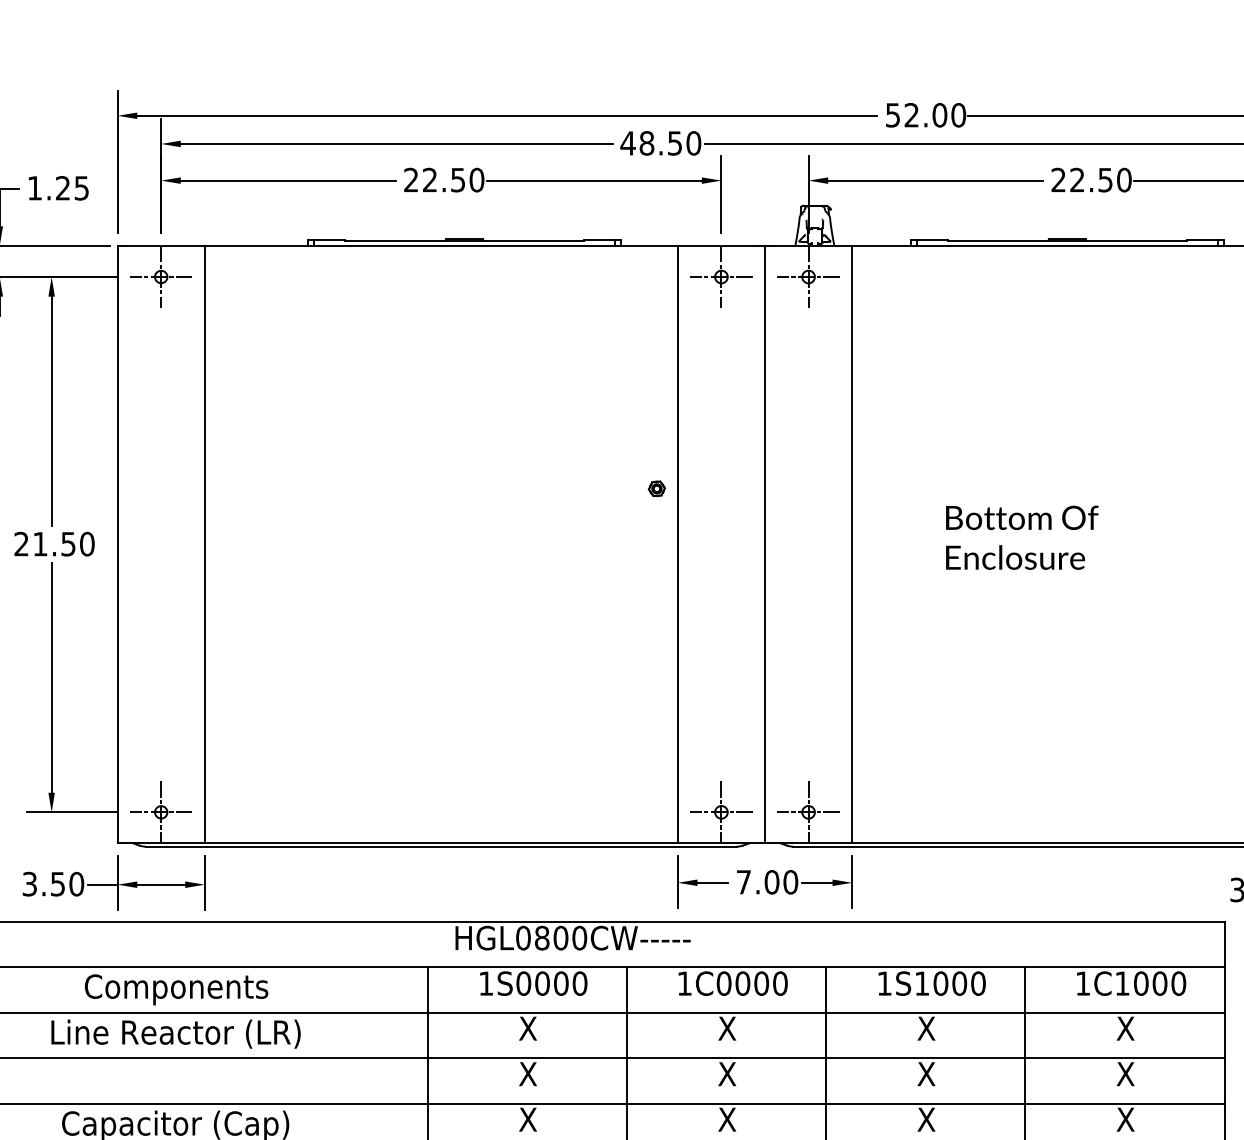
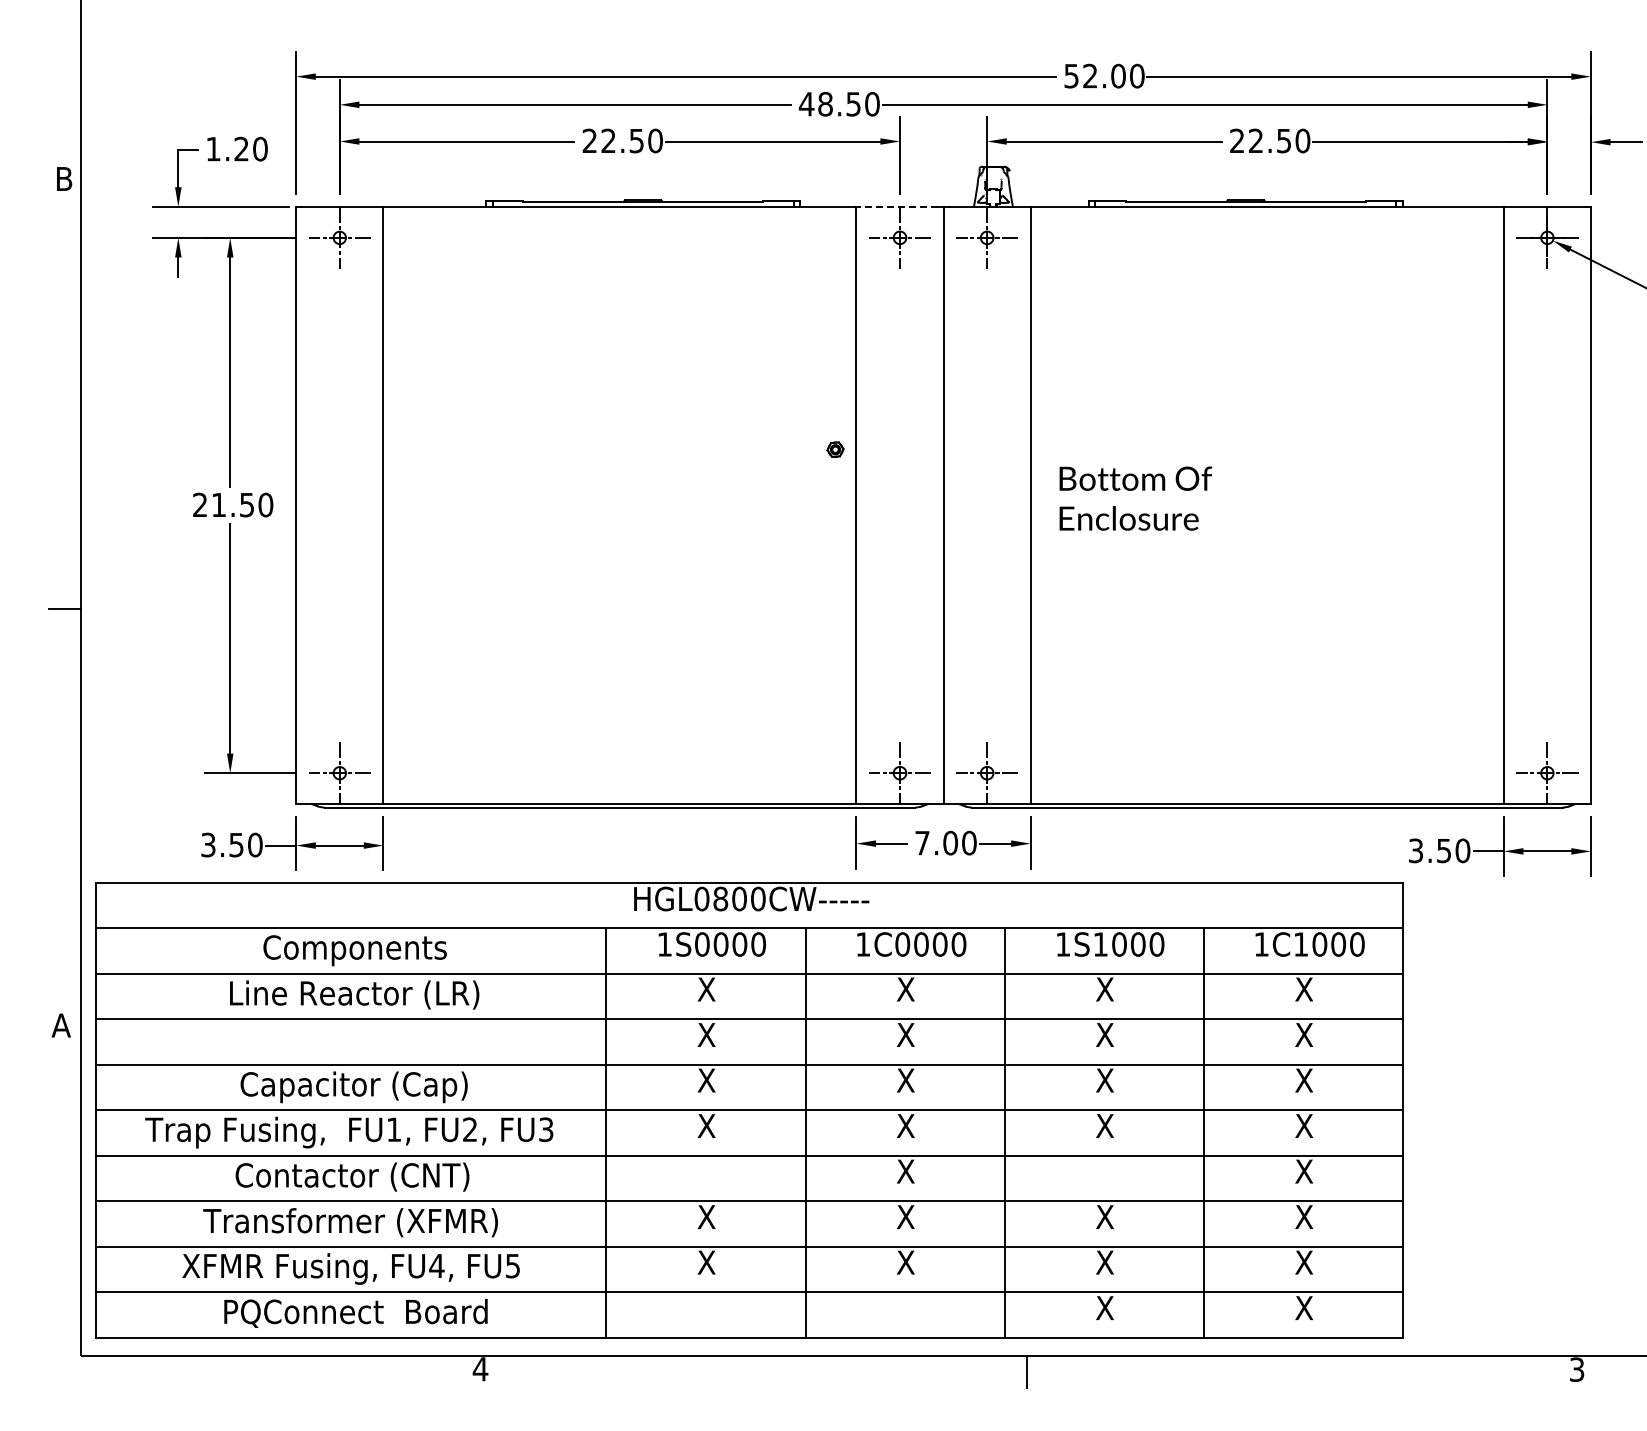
text: (81, 187) -> (260, 148), 1.25 -> 1.20
line: (718, 245) -> (897, 206), solid -> dashed
text: (1021, 537) -> (1135, 498), moved

